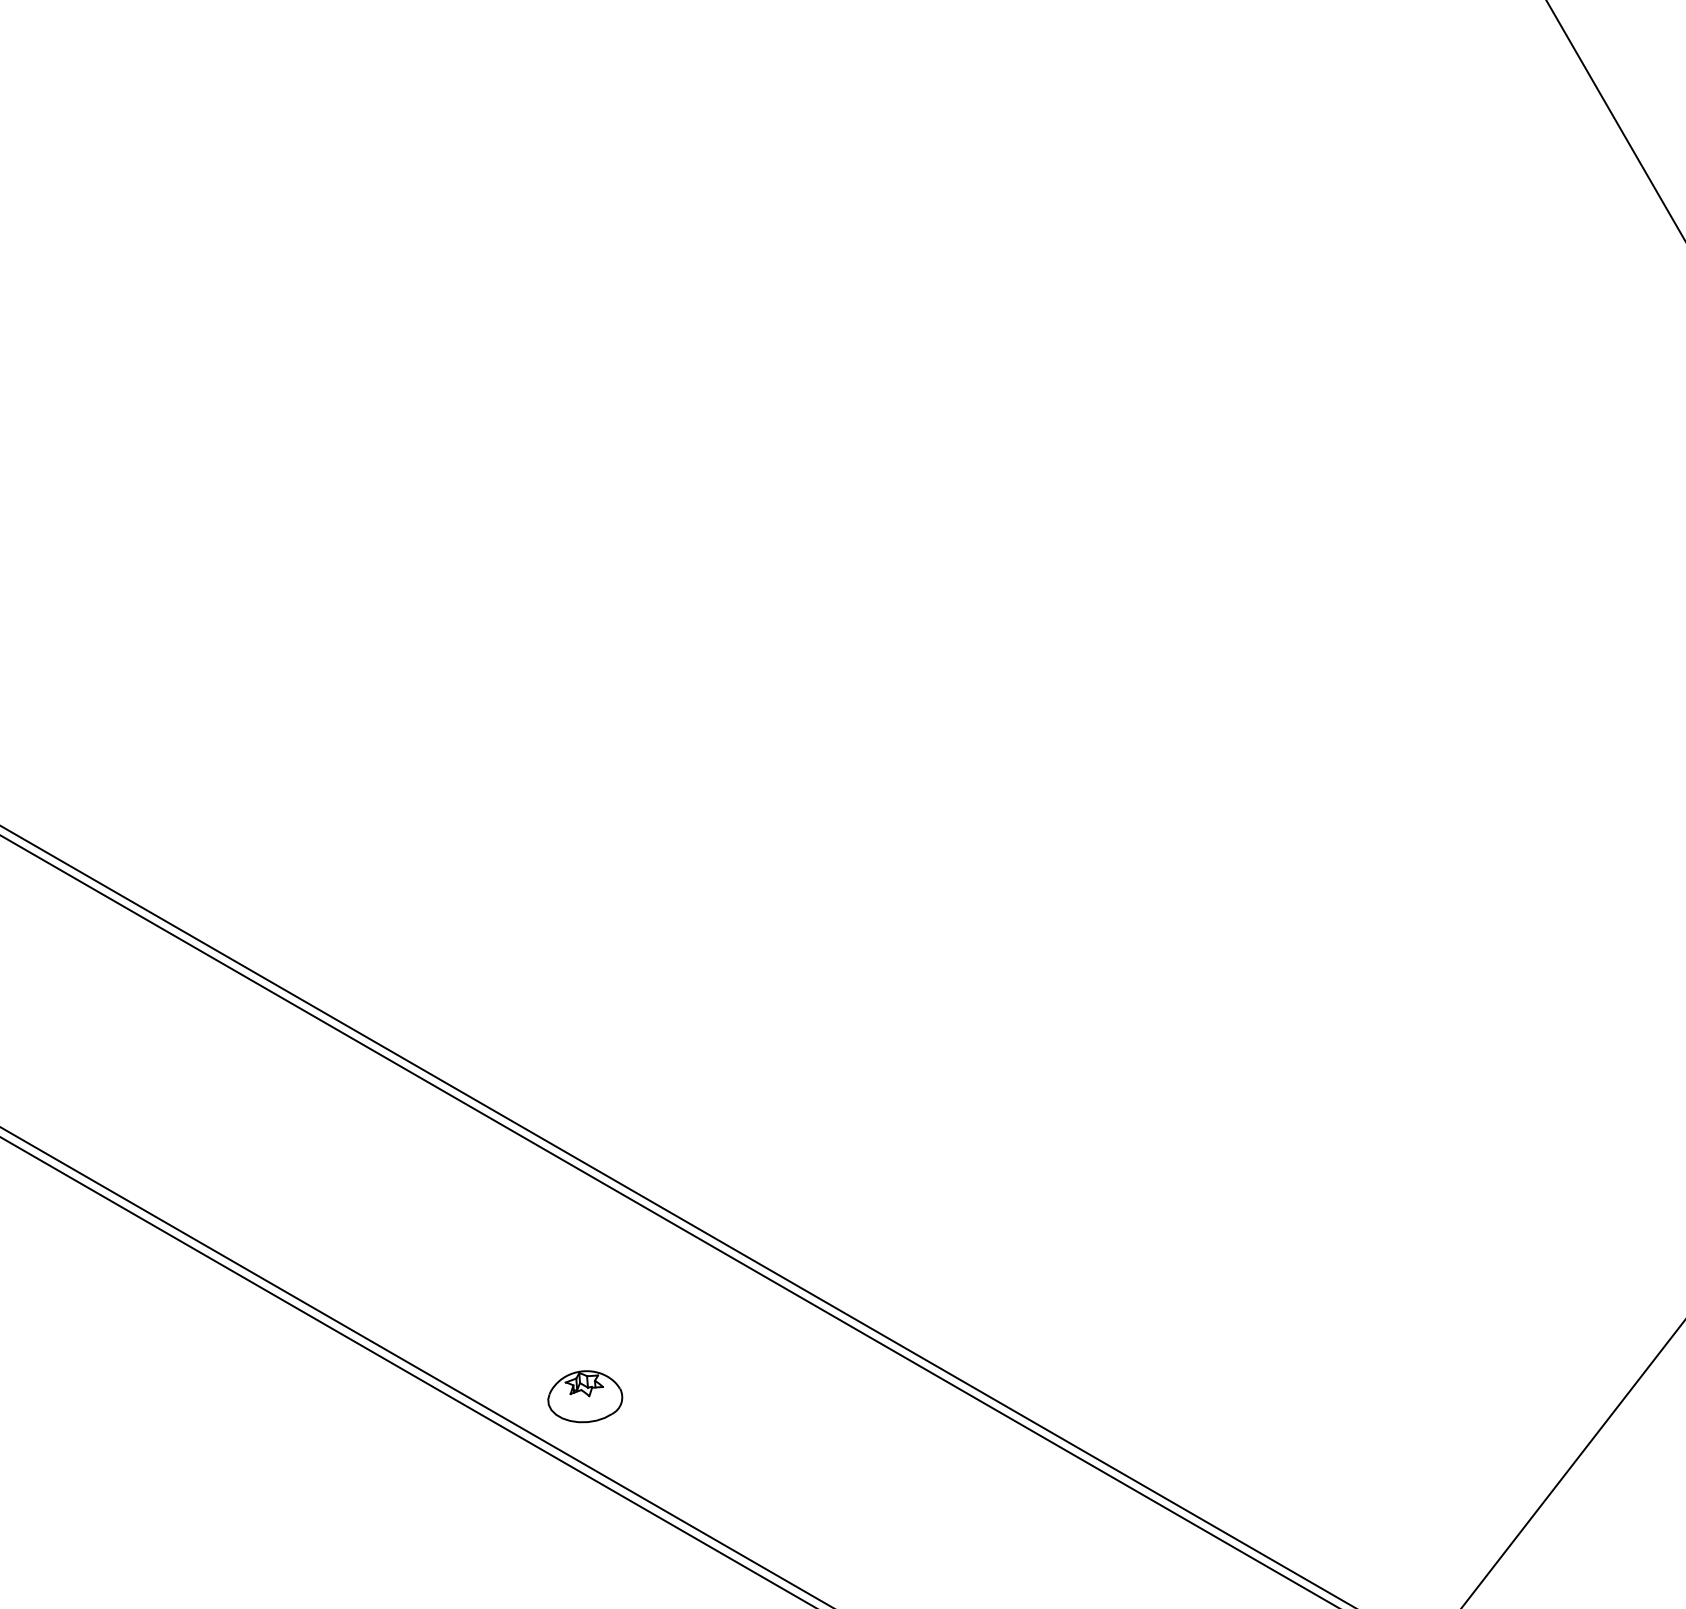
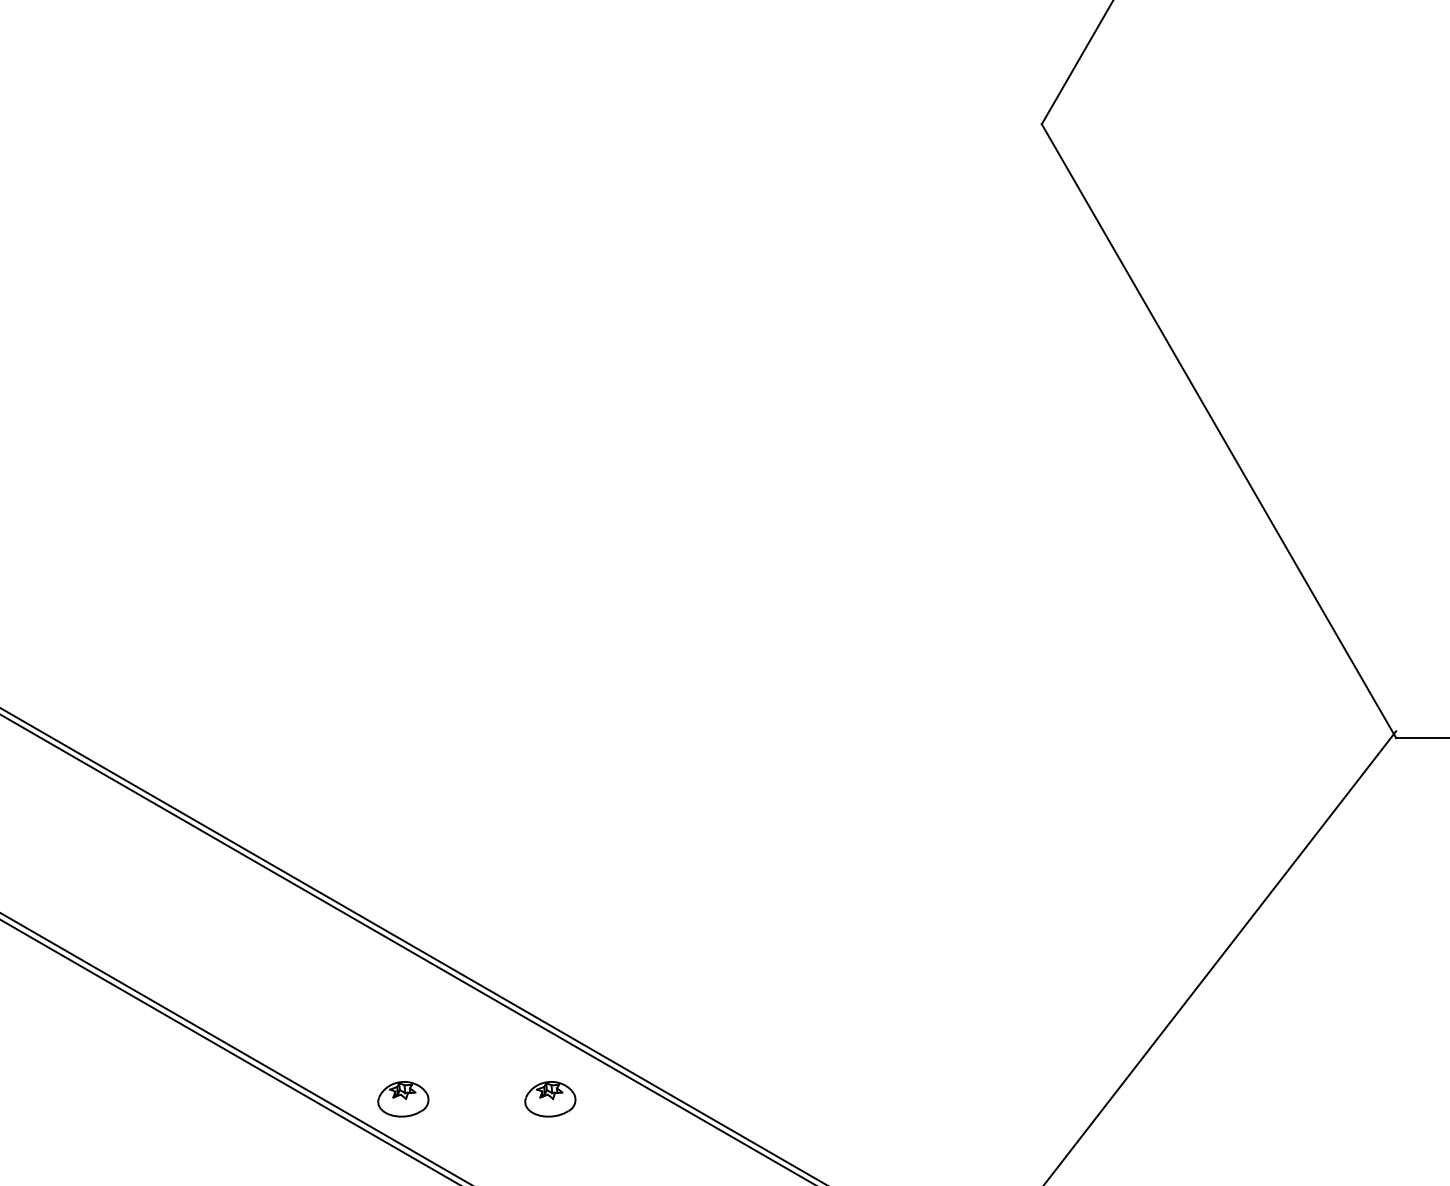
part: (801, 1397) -> (550, 1099), added

